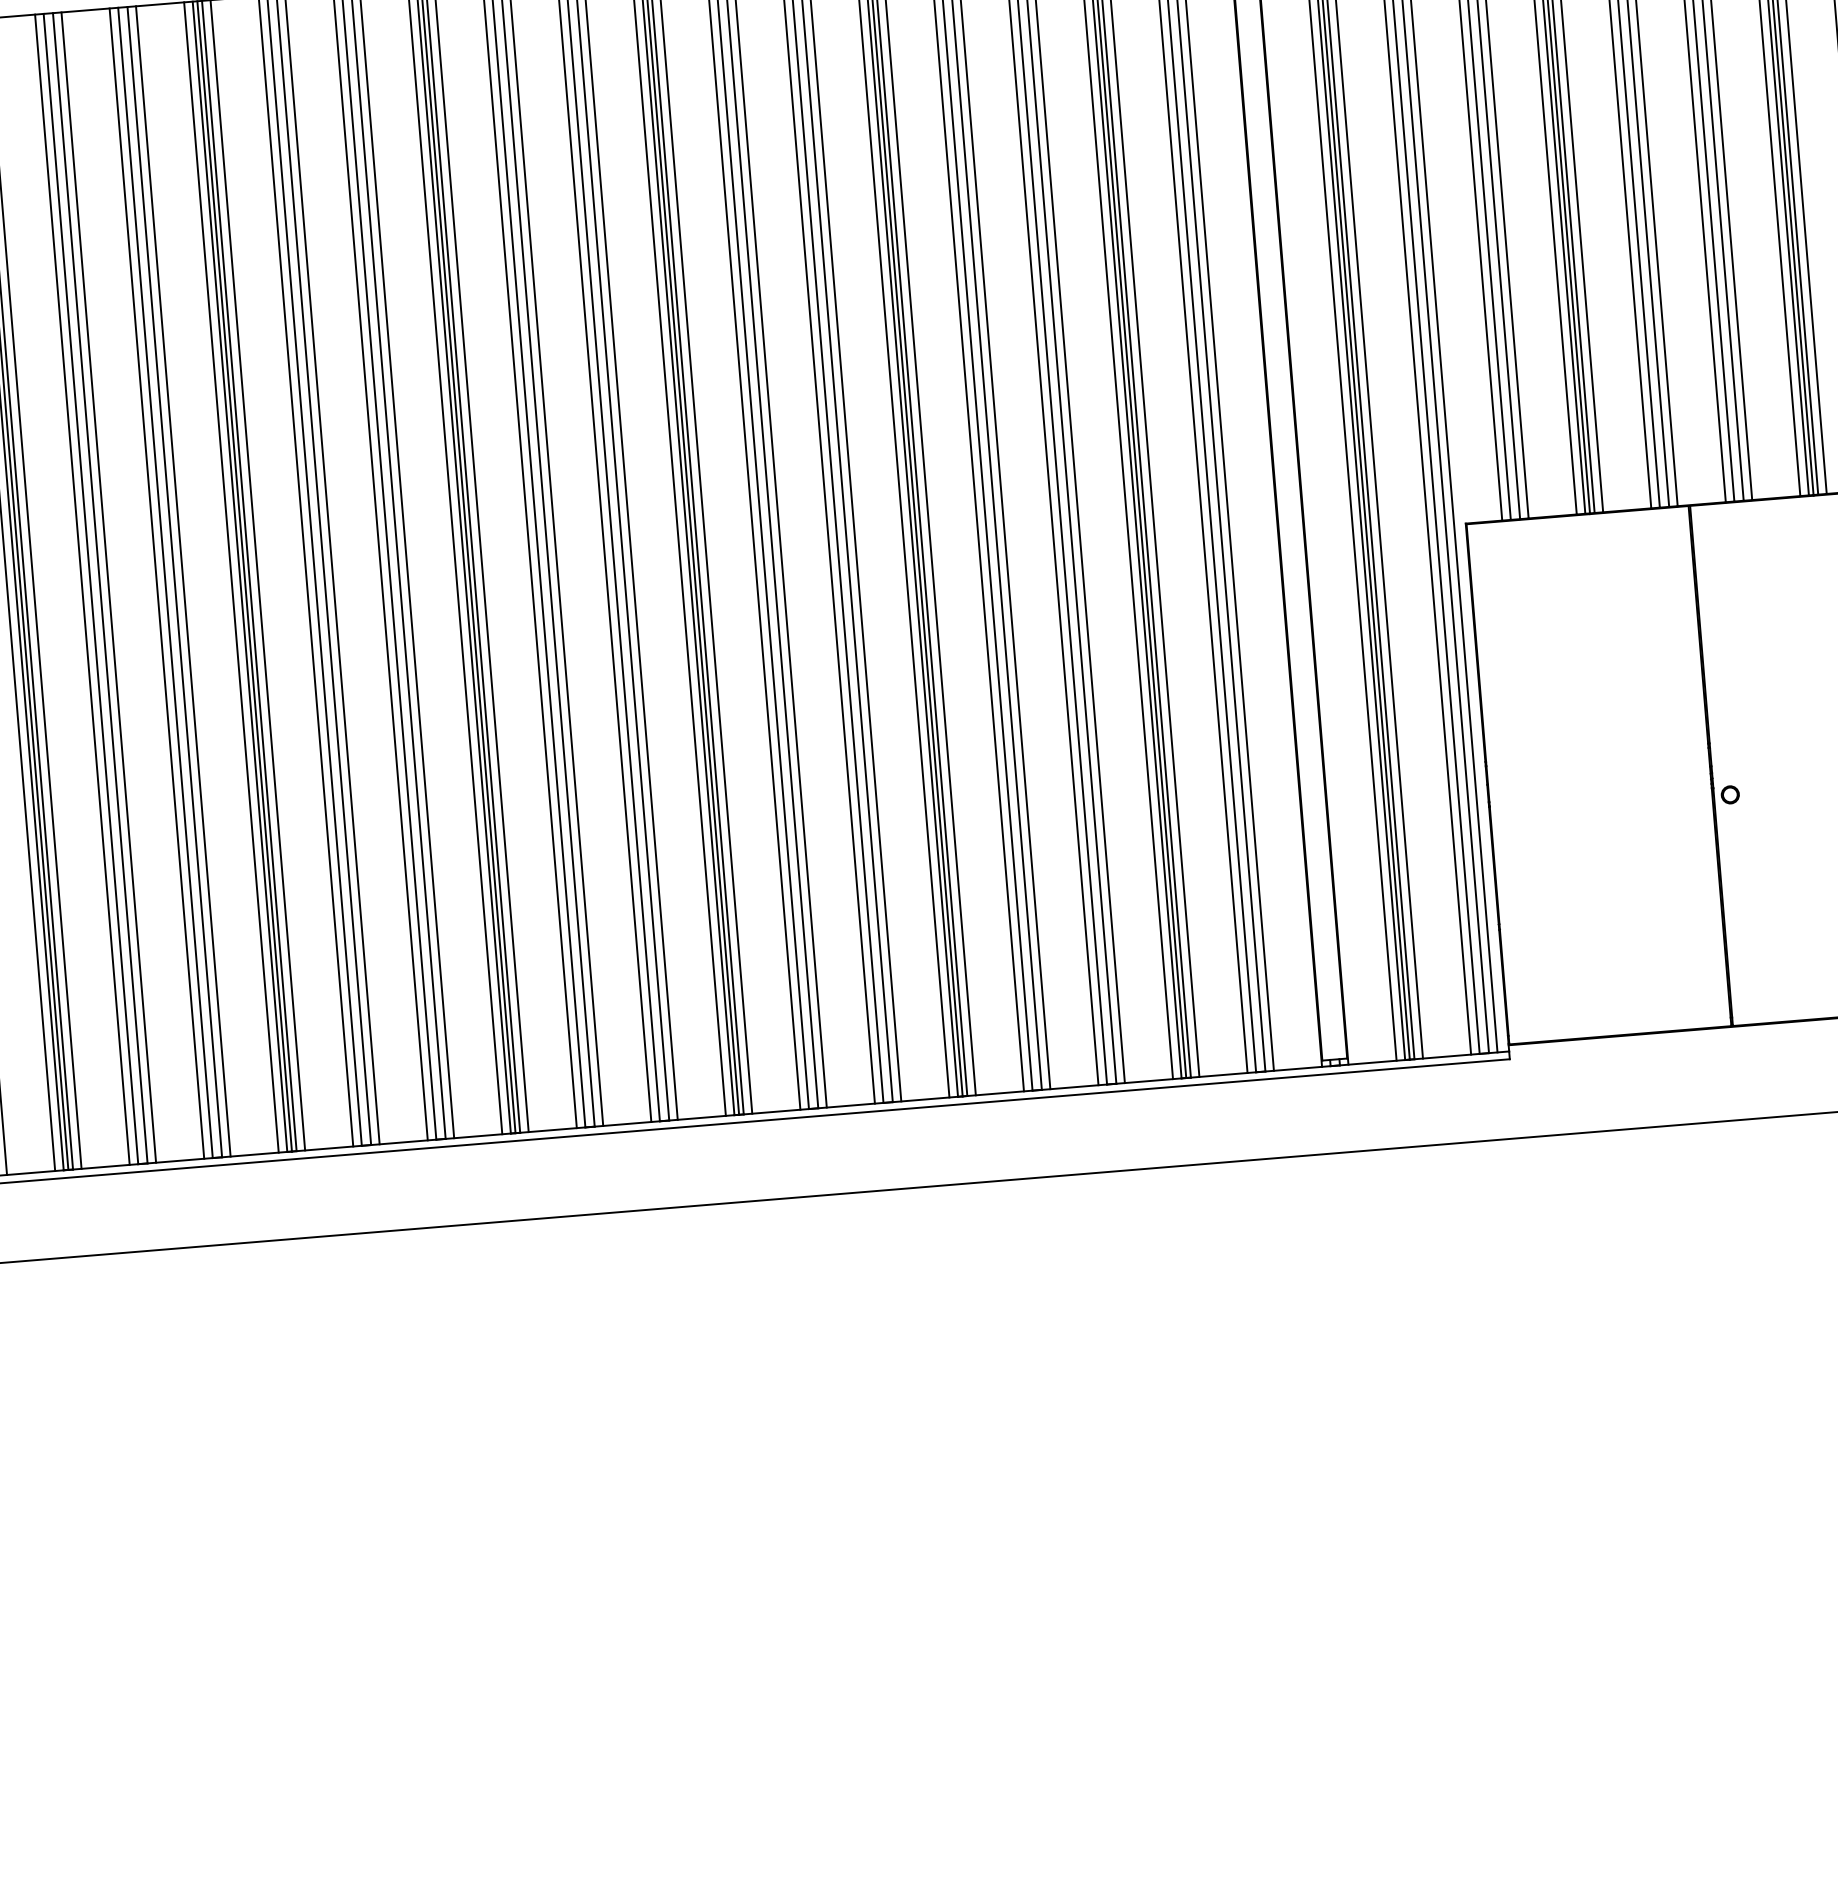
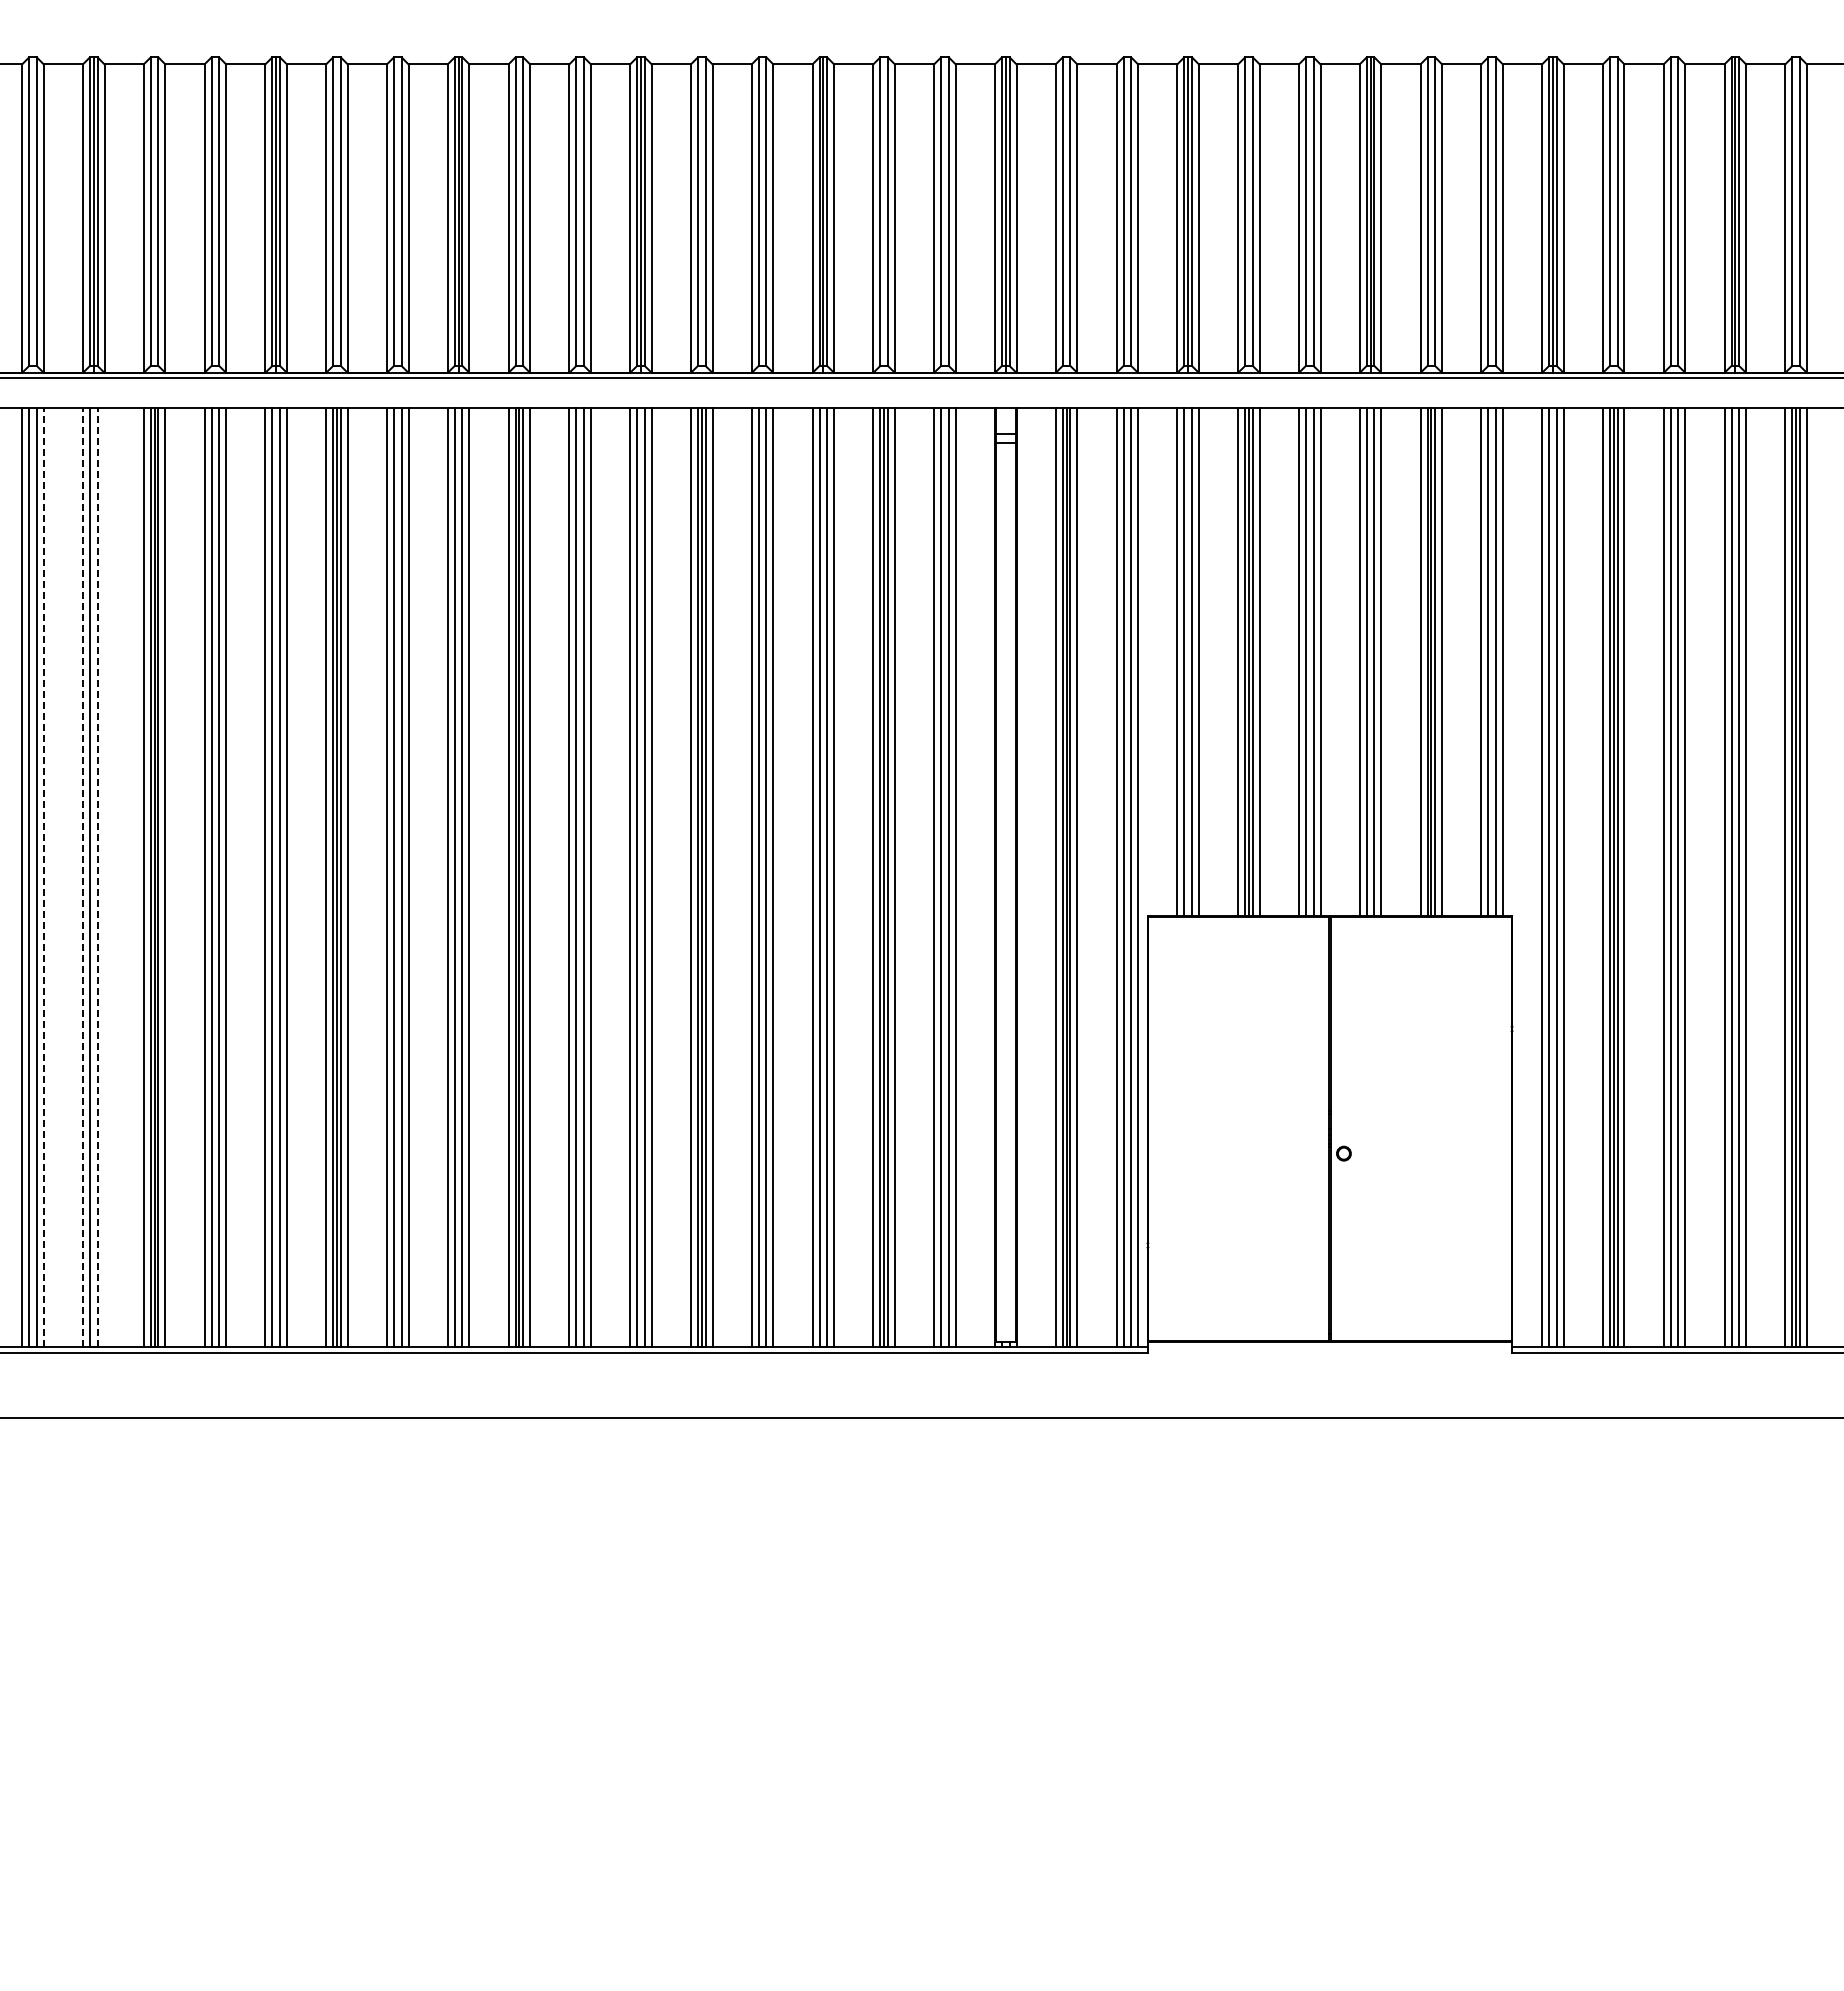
line: (174, 581) -> (97, 877), solid -> dashed
line: (183, 581) -> (104, 877), removed
line: (157, 583) -> (83, 877), solid -> dashed
line: (108, 587) -> (43, 877), solid -> dashed

